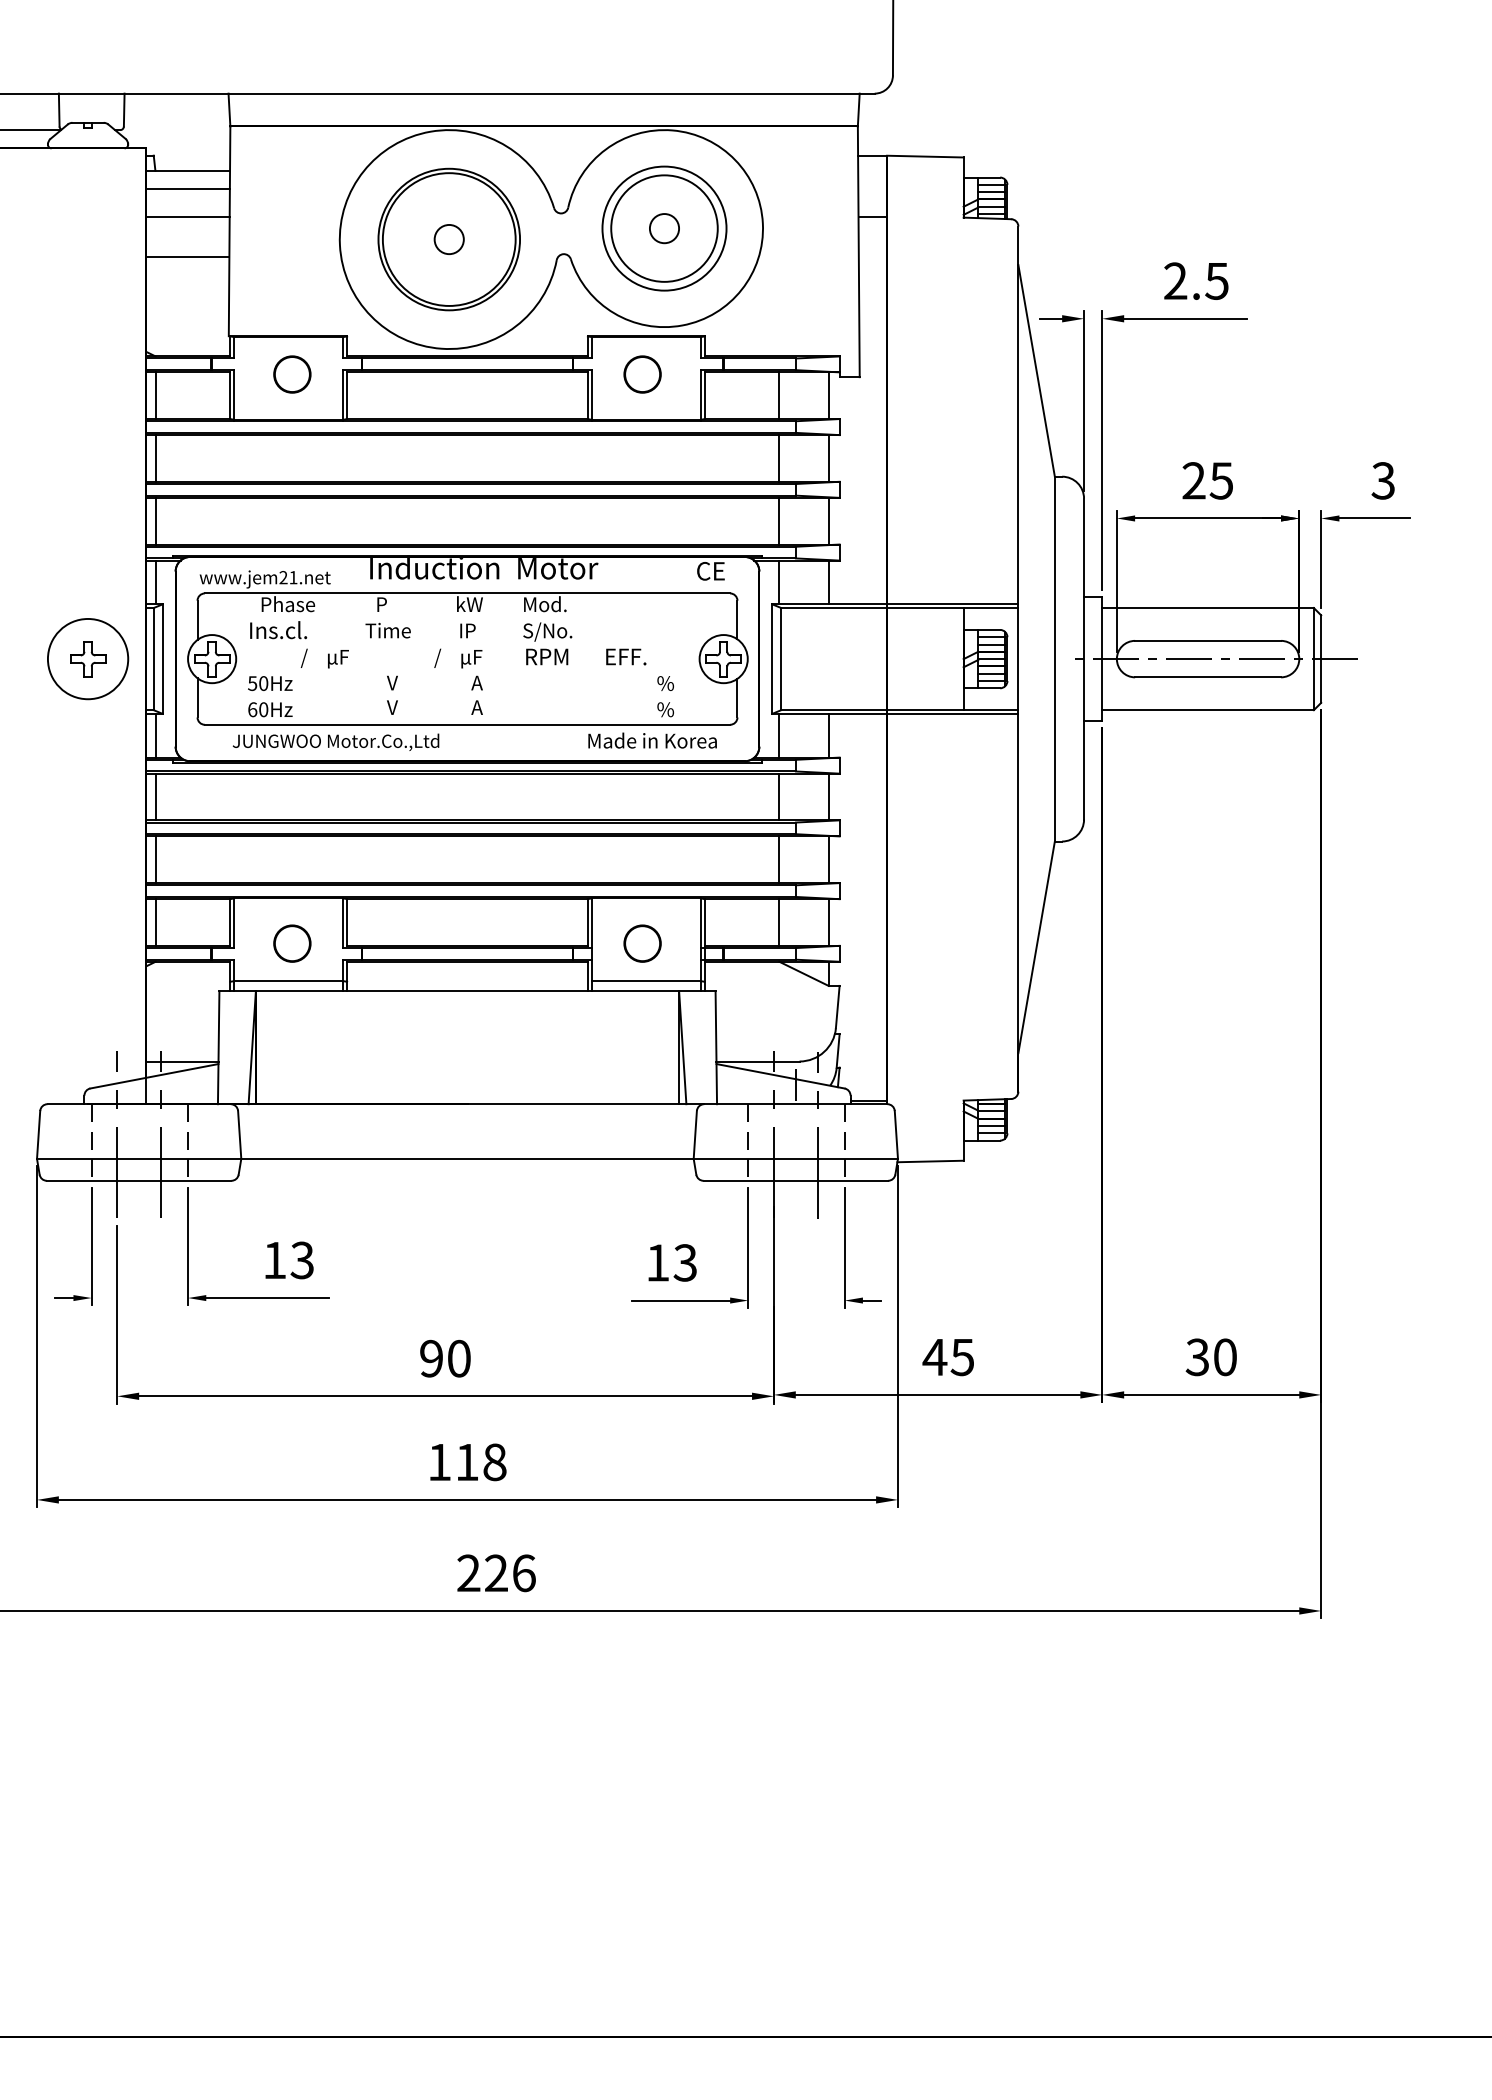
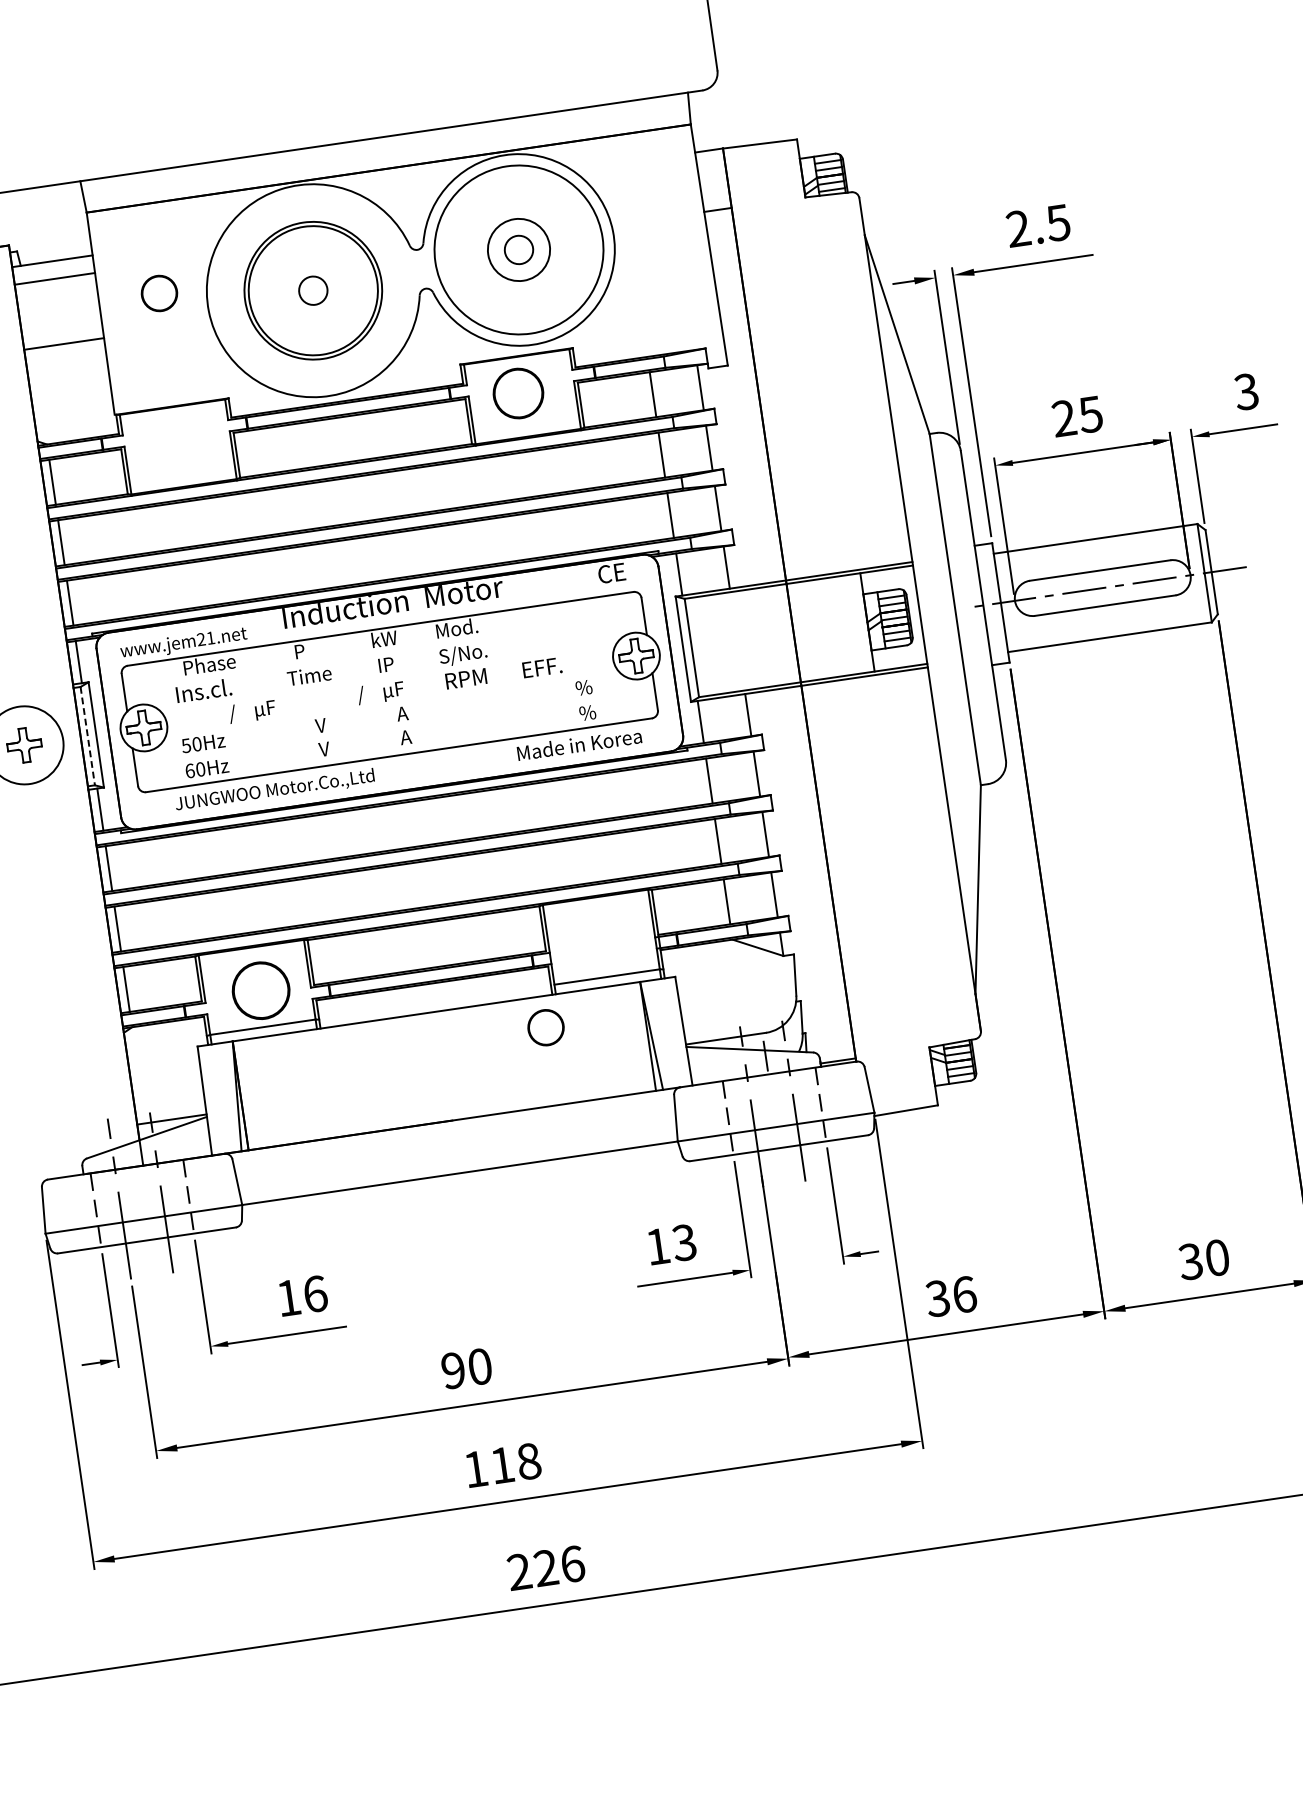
line: (187, 217) -> (58, 306), removed
circle: (664, 228) -> (518, 249), size x0.6
circle: (664, 228) -> (518, 249), size x1.4
circle: (292, 374) -> (159, 293), moved
circle: (642, 374) -> (518, 393), size x1.4
line: (153, 659) -> (87, 736), solid -> dashed
circle: (292, 943) -> (261, 990), size x1.6
circle: (642, 943) -> (545, 1027), moved
text: (302, 1260) -> (315, 1294), 13 -> 16
text: (948, 1357) -> (950, 1296), 45 -> 36

